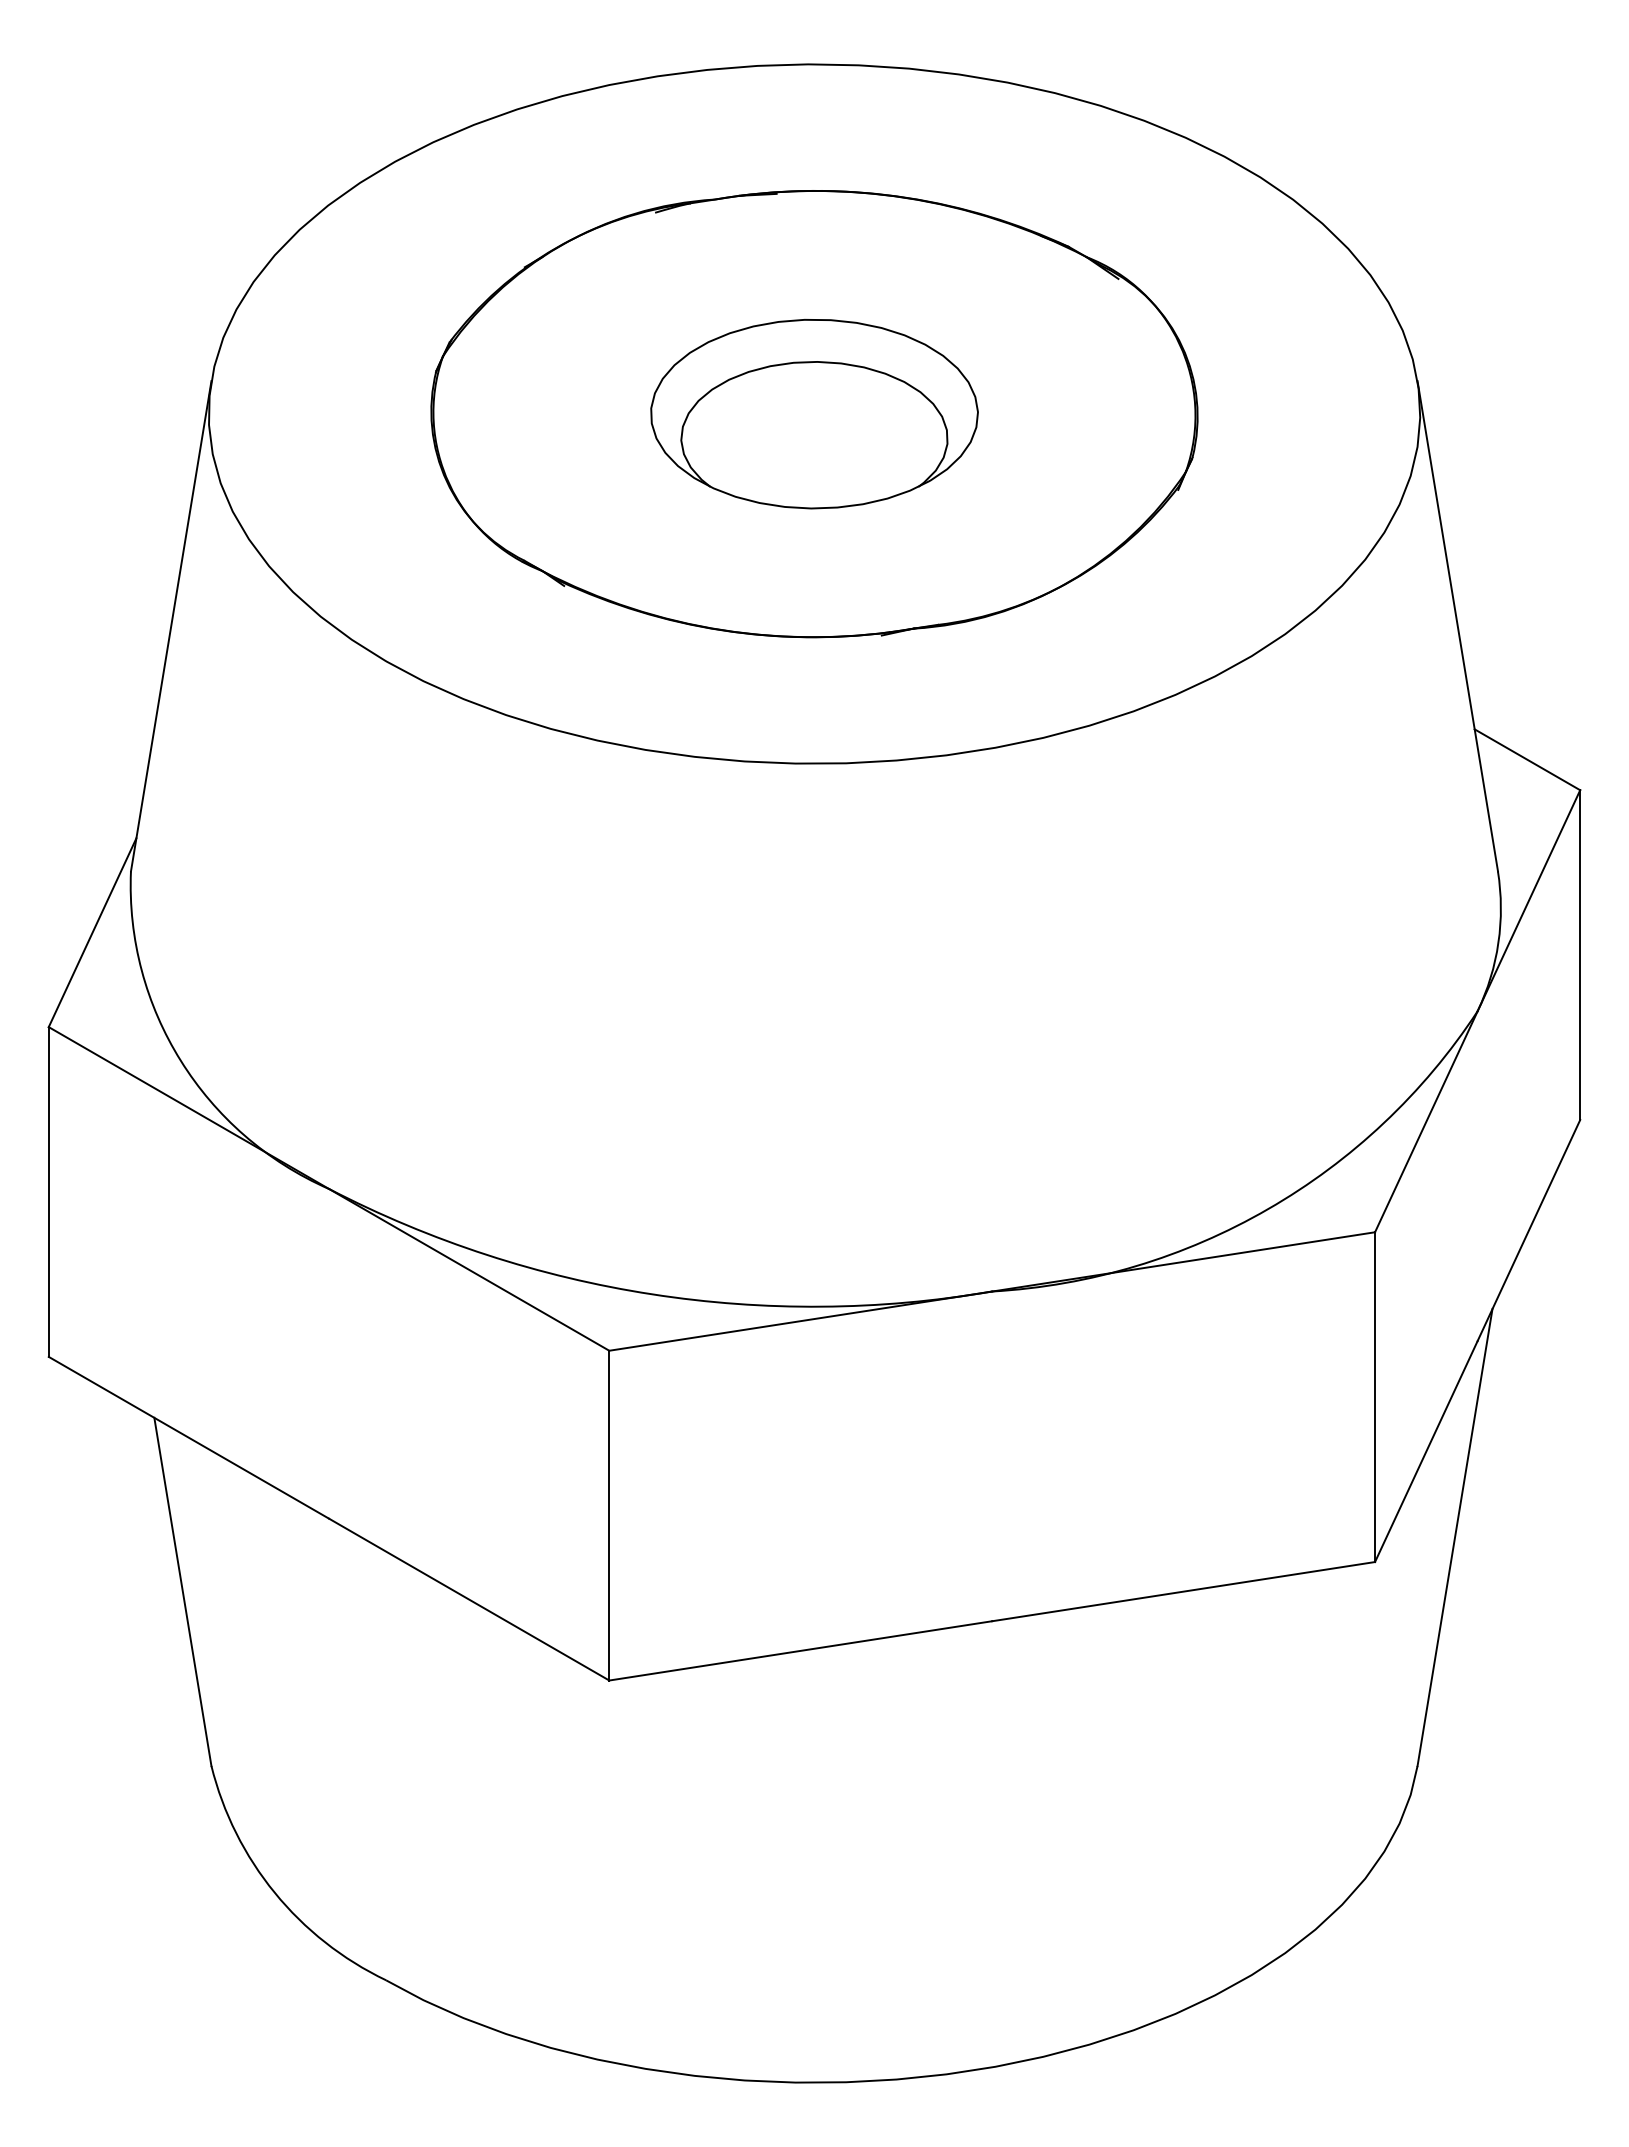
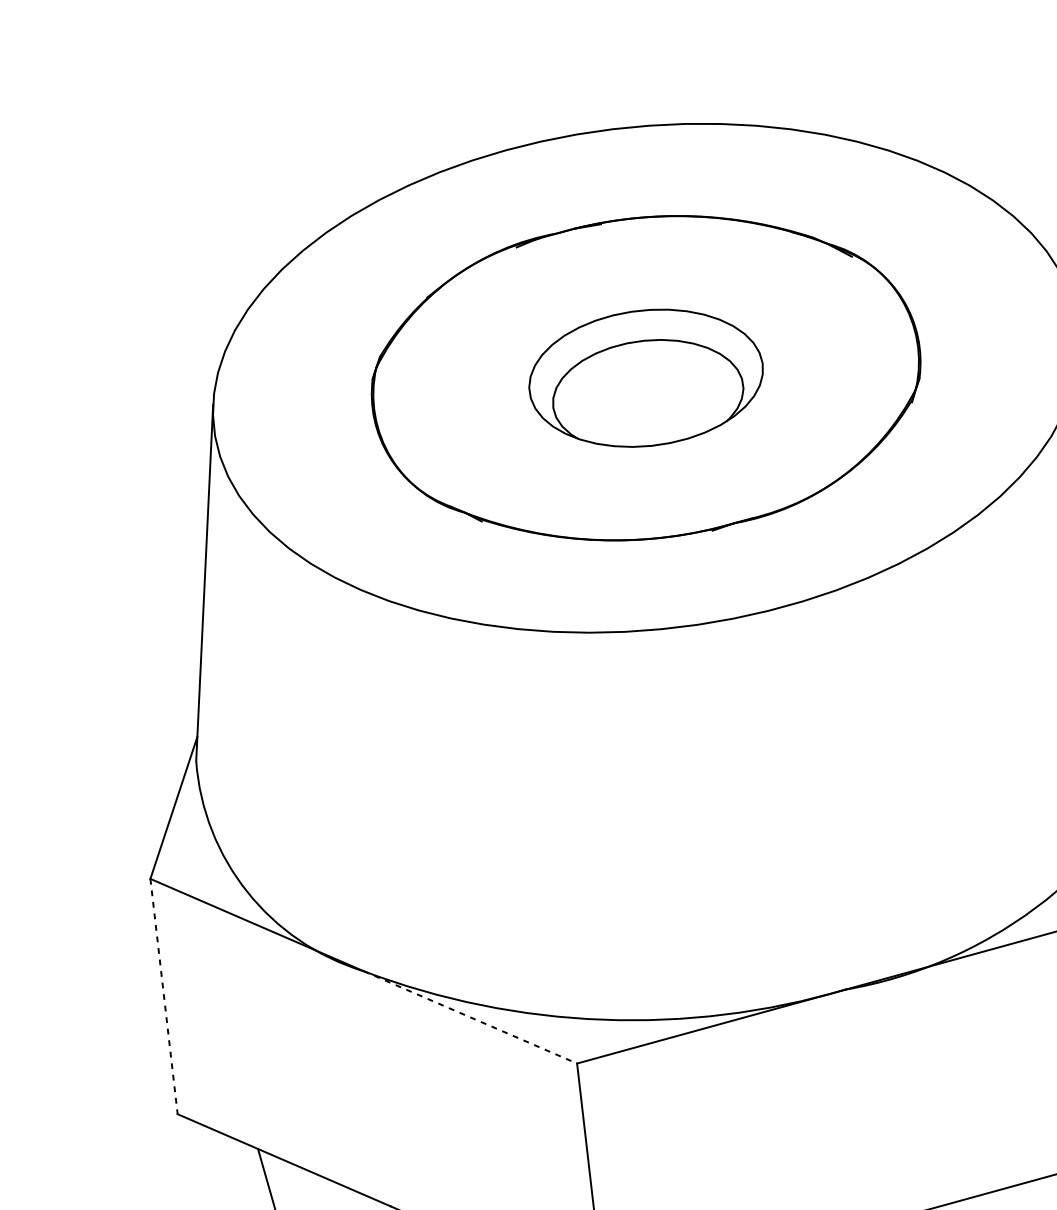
line: (48, 1192) -> (163, 996), solid -> dashed
line: (469, 1269) -> (470, 1017), solid -> dashed

